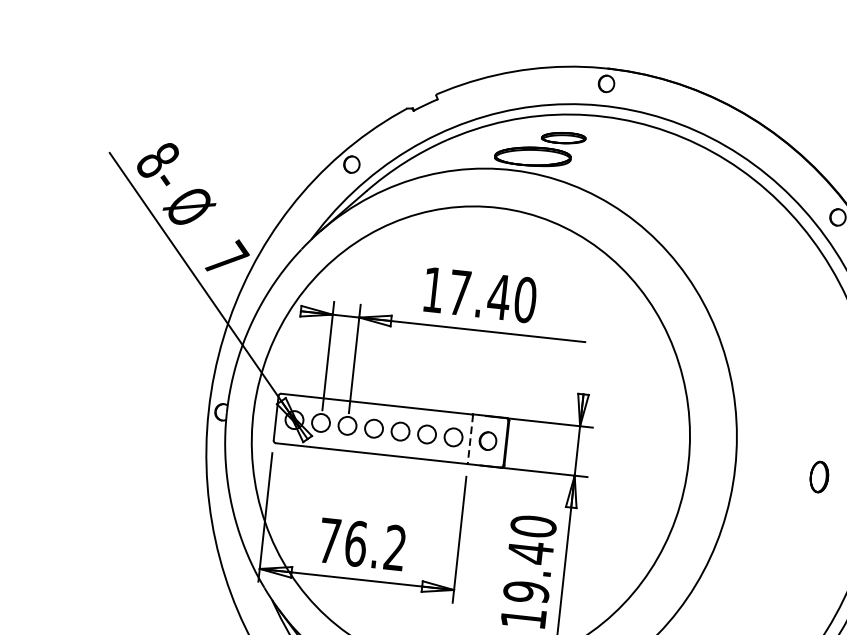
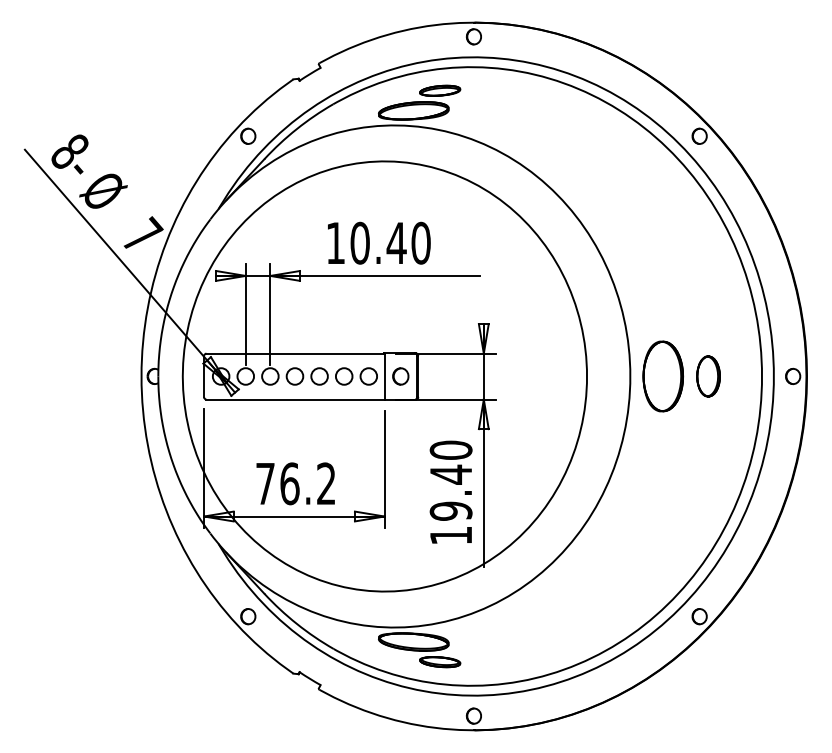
text: (459, 291) -> (359, 242), 17.40 -> 10.40
line: (470, 439) -> (384, 376), dashed -> solid
part: (769, 471) -> (662, 376), added
part: (819, 477) -> (708, 376), size x1.43

